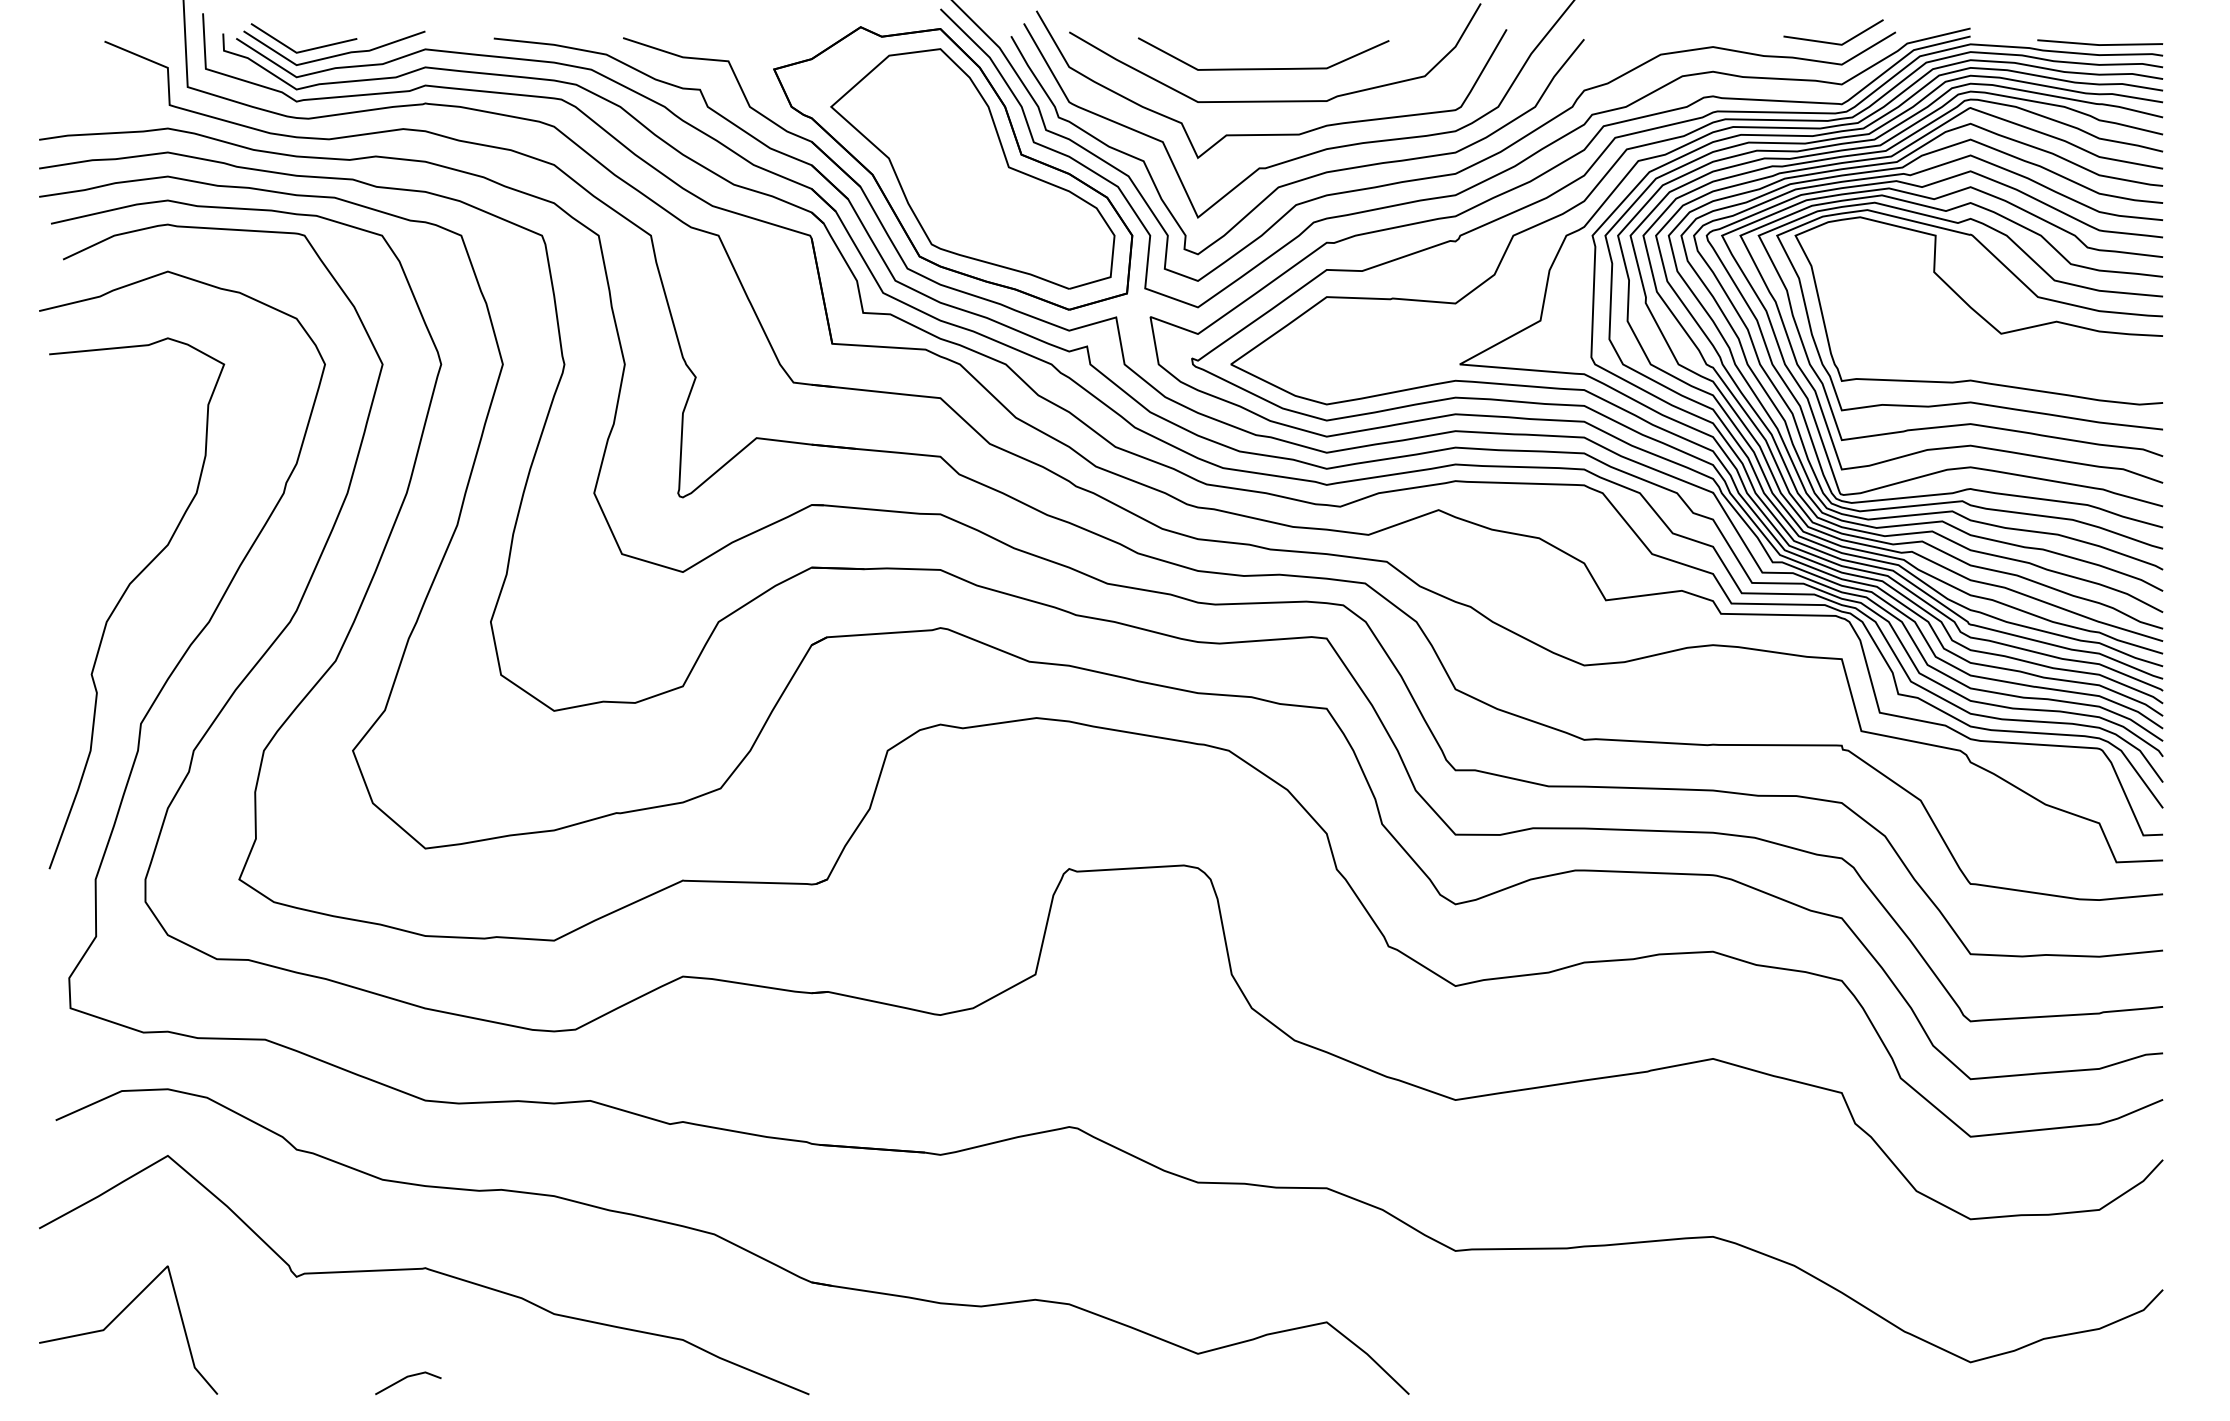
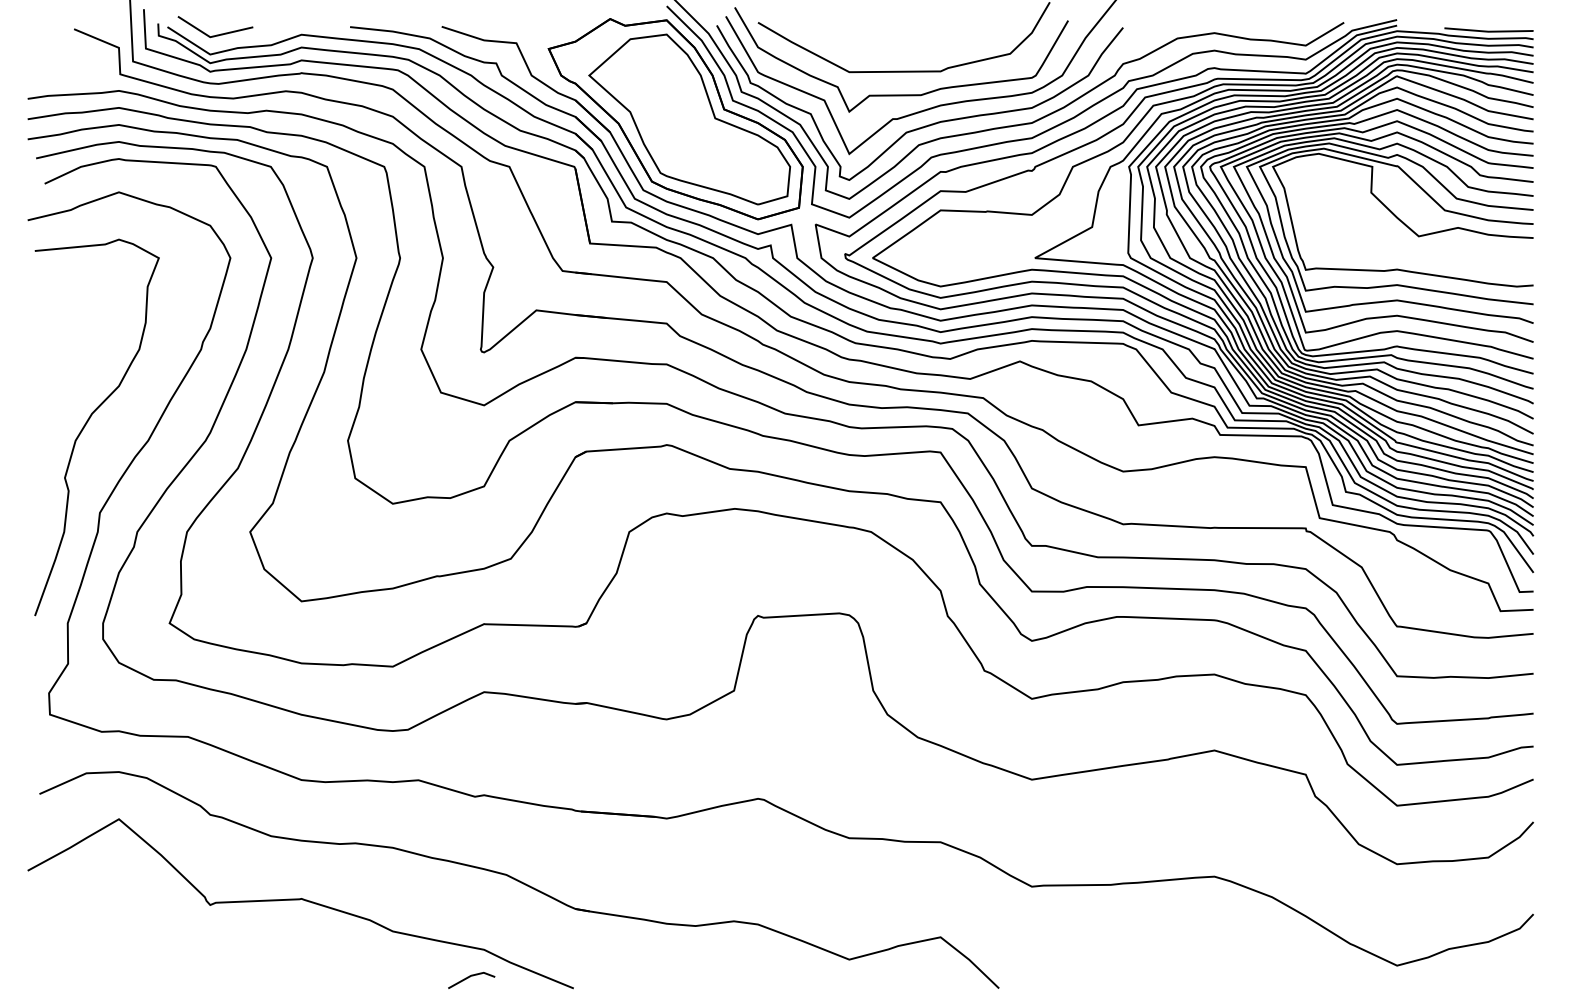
line: (1833, 42) -> (1299, 29), removed
line: (336, 54) -> (238, 38), removed
curve: (1263, 68) -> (895, 48), removed
line: (117, 1317) -> (83, 933), removed
line: (406, 1378) -> (470, 977), moved

